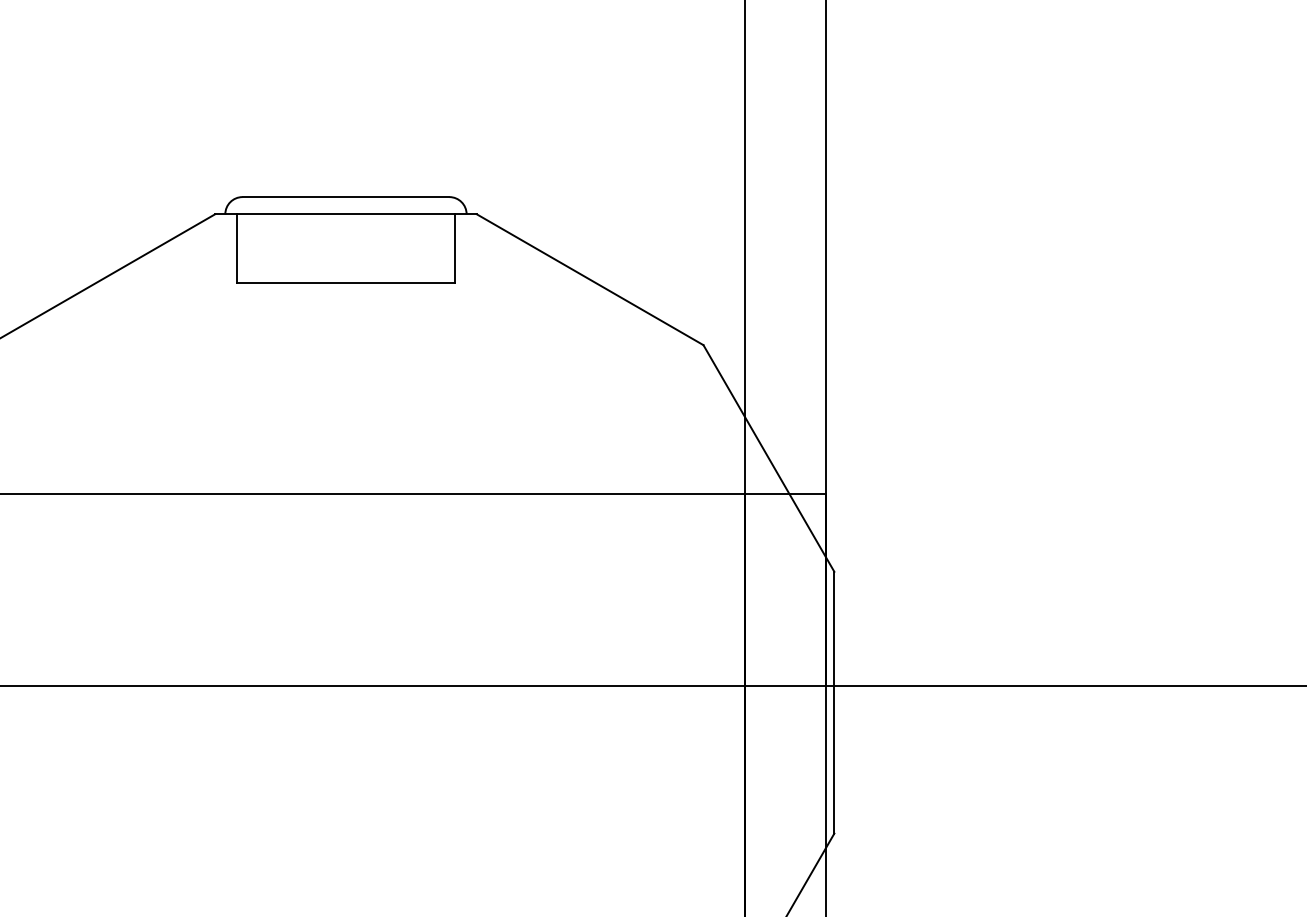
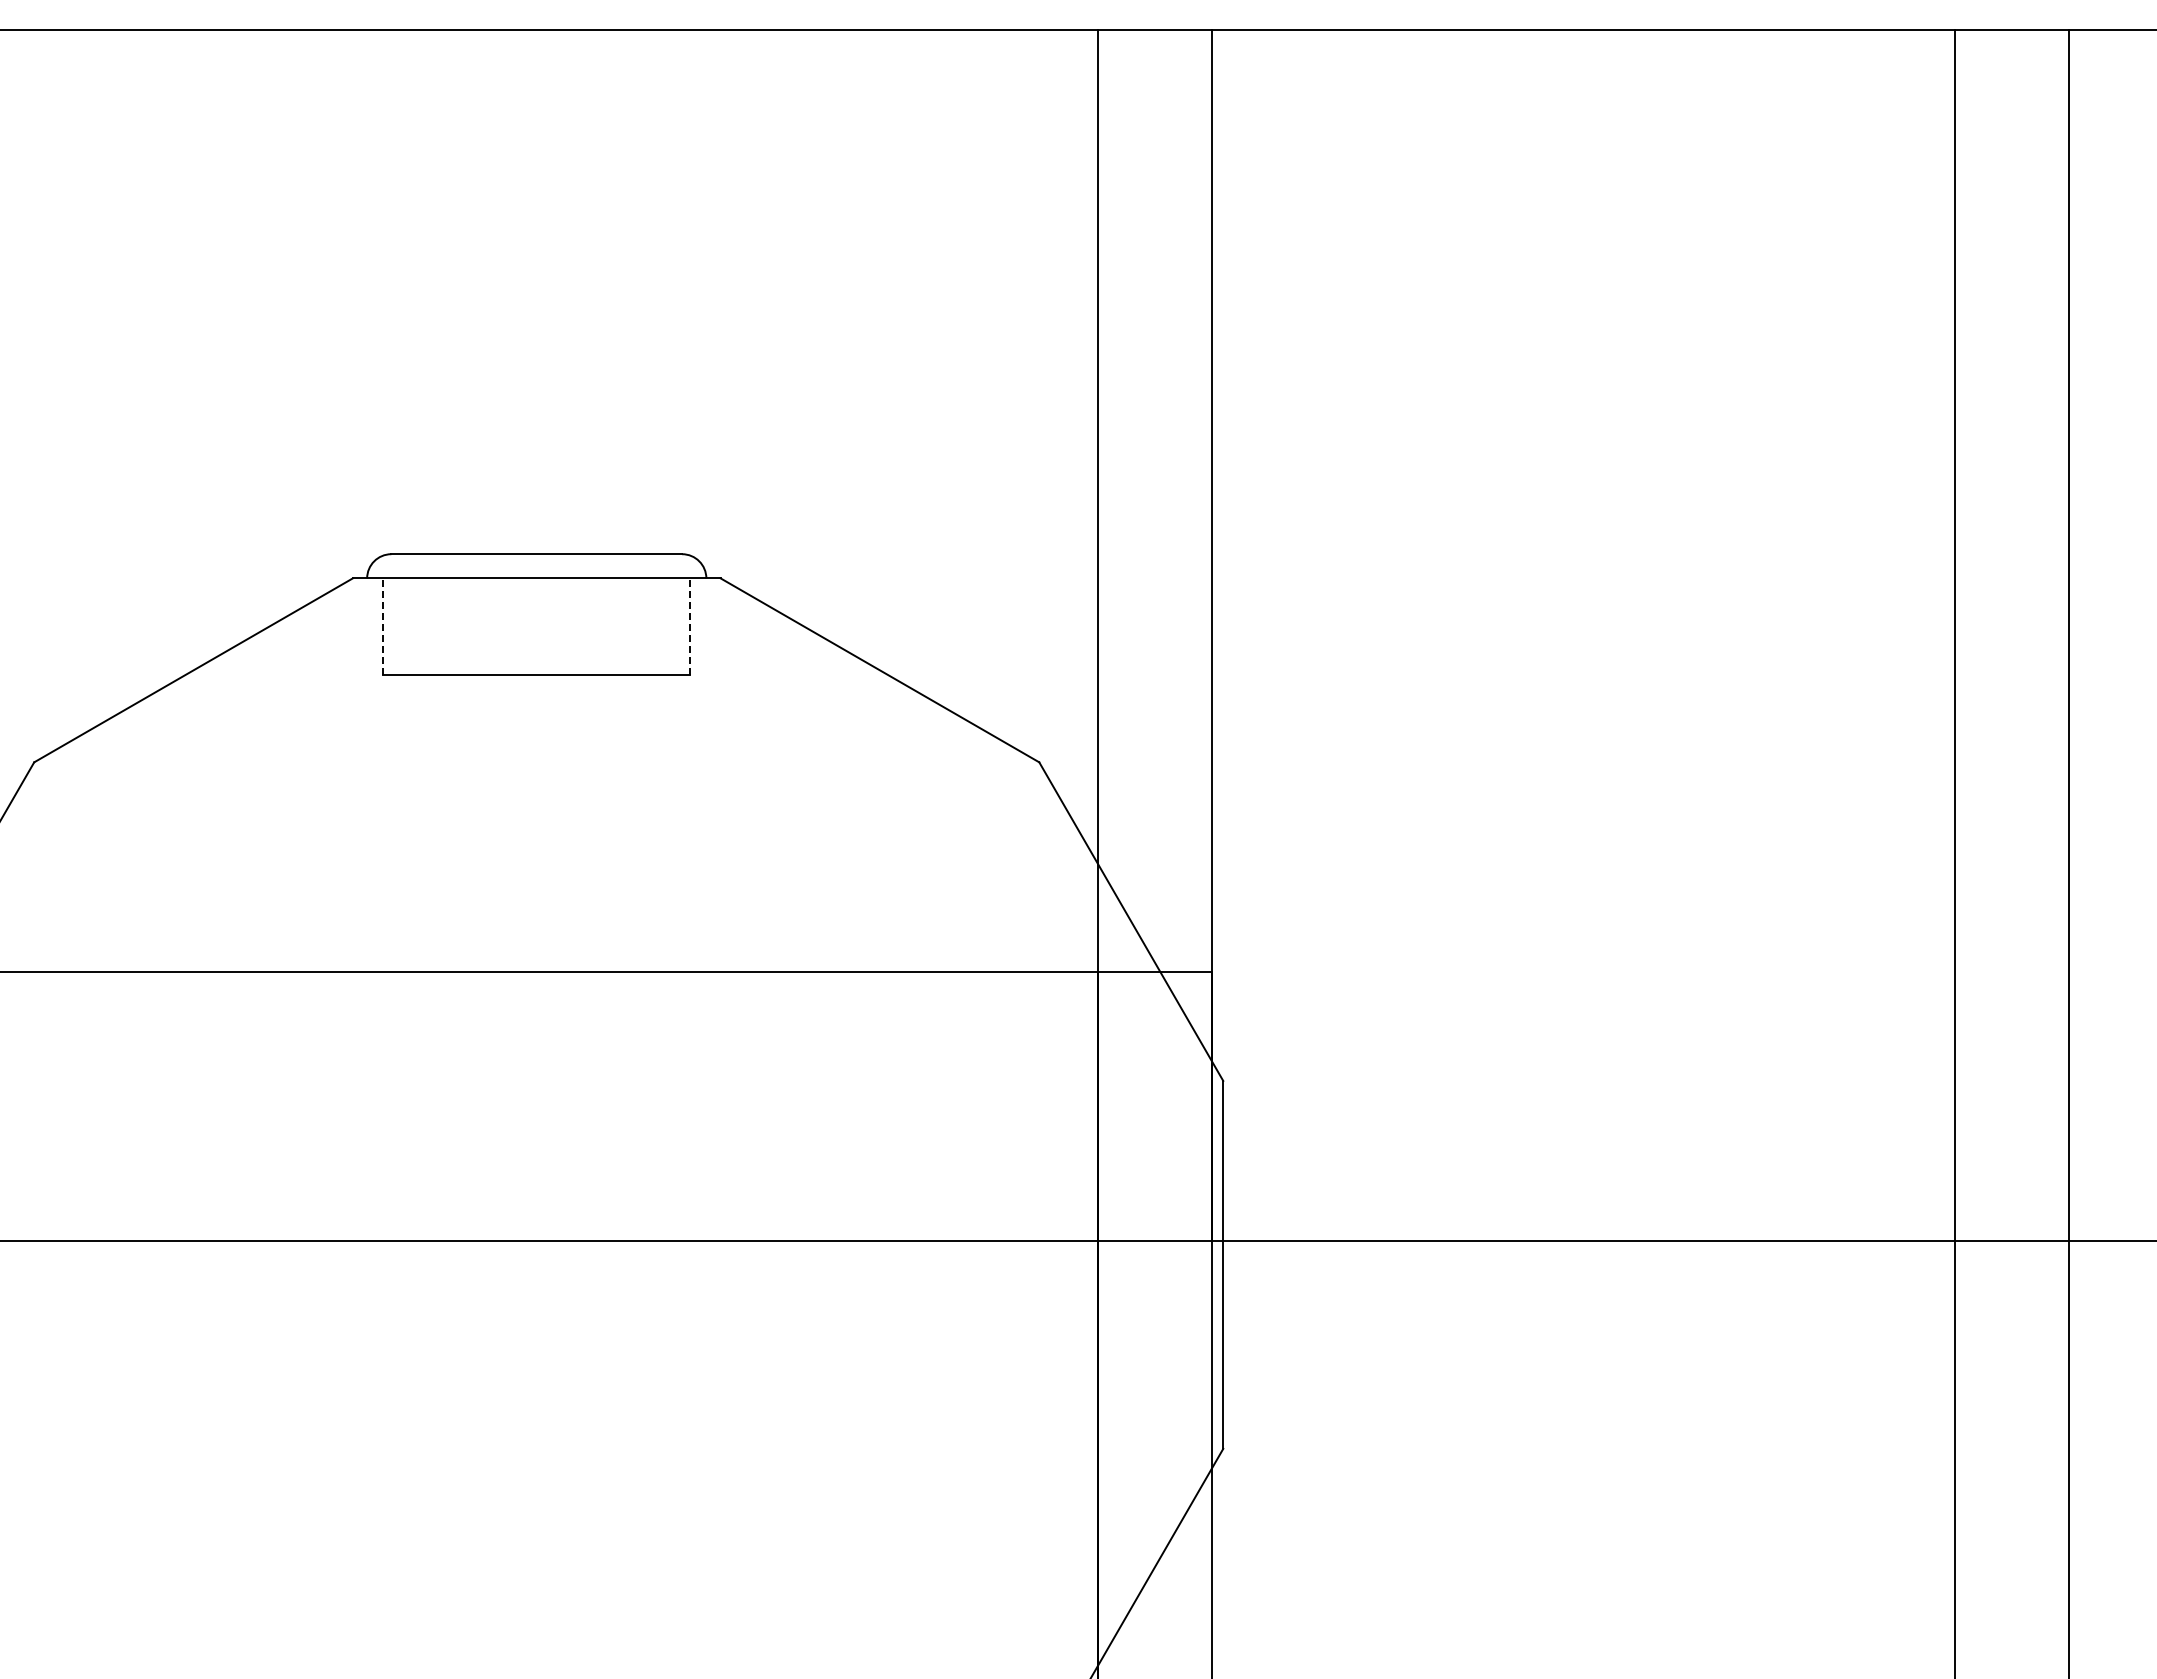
line: (236, 248) -> (383, 626), solid -> dashed
line: (455, 248) -> (690, 626), solid -> dashed

